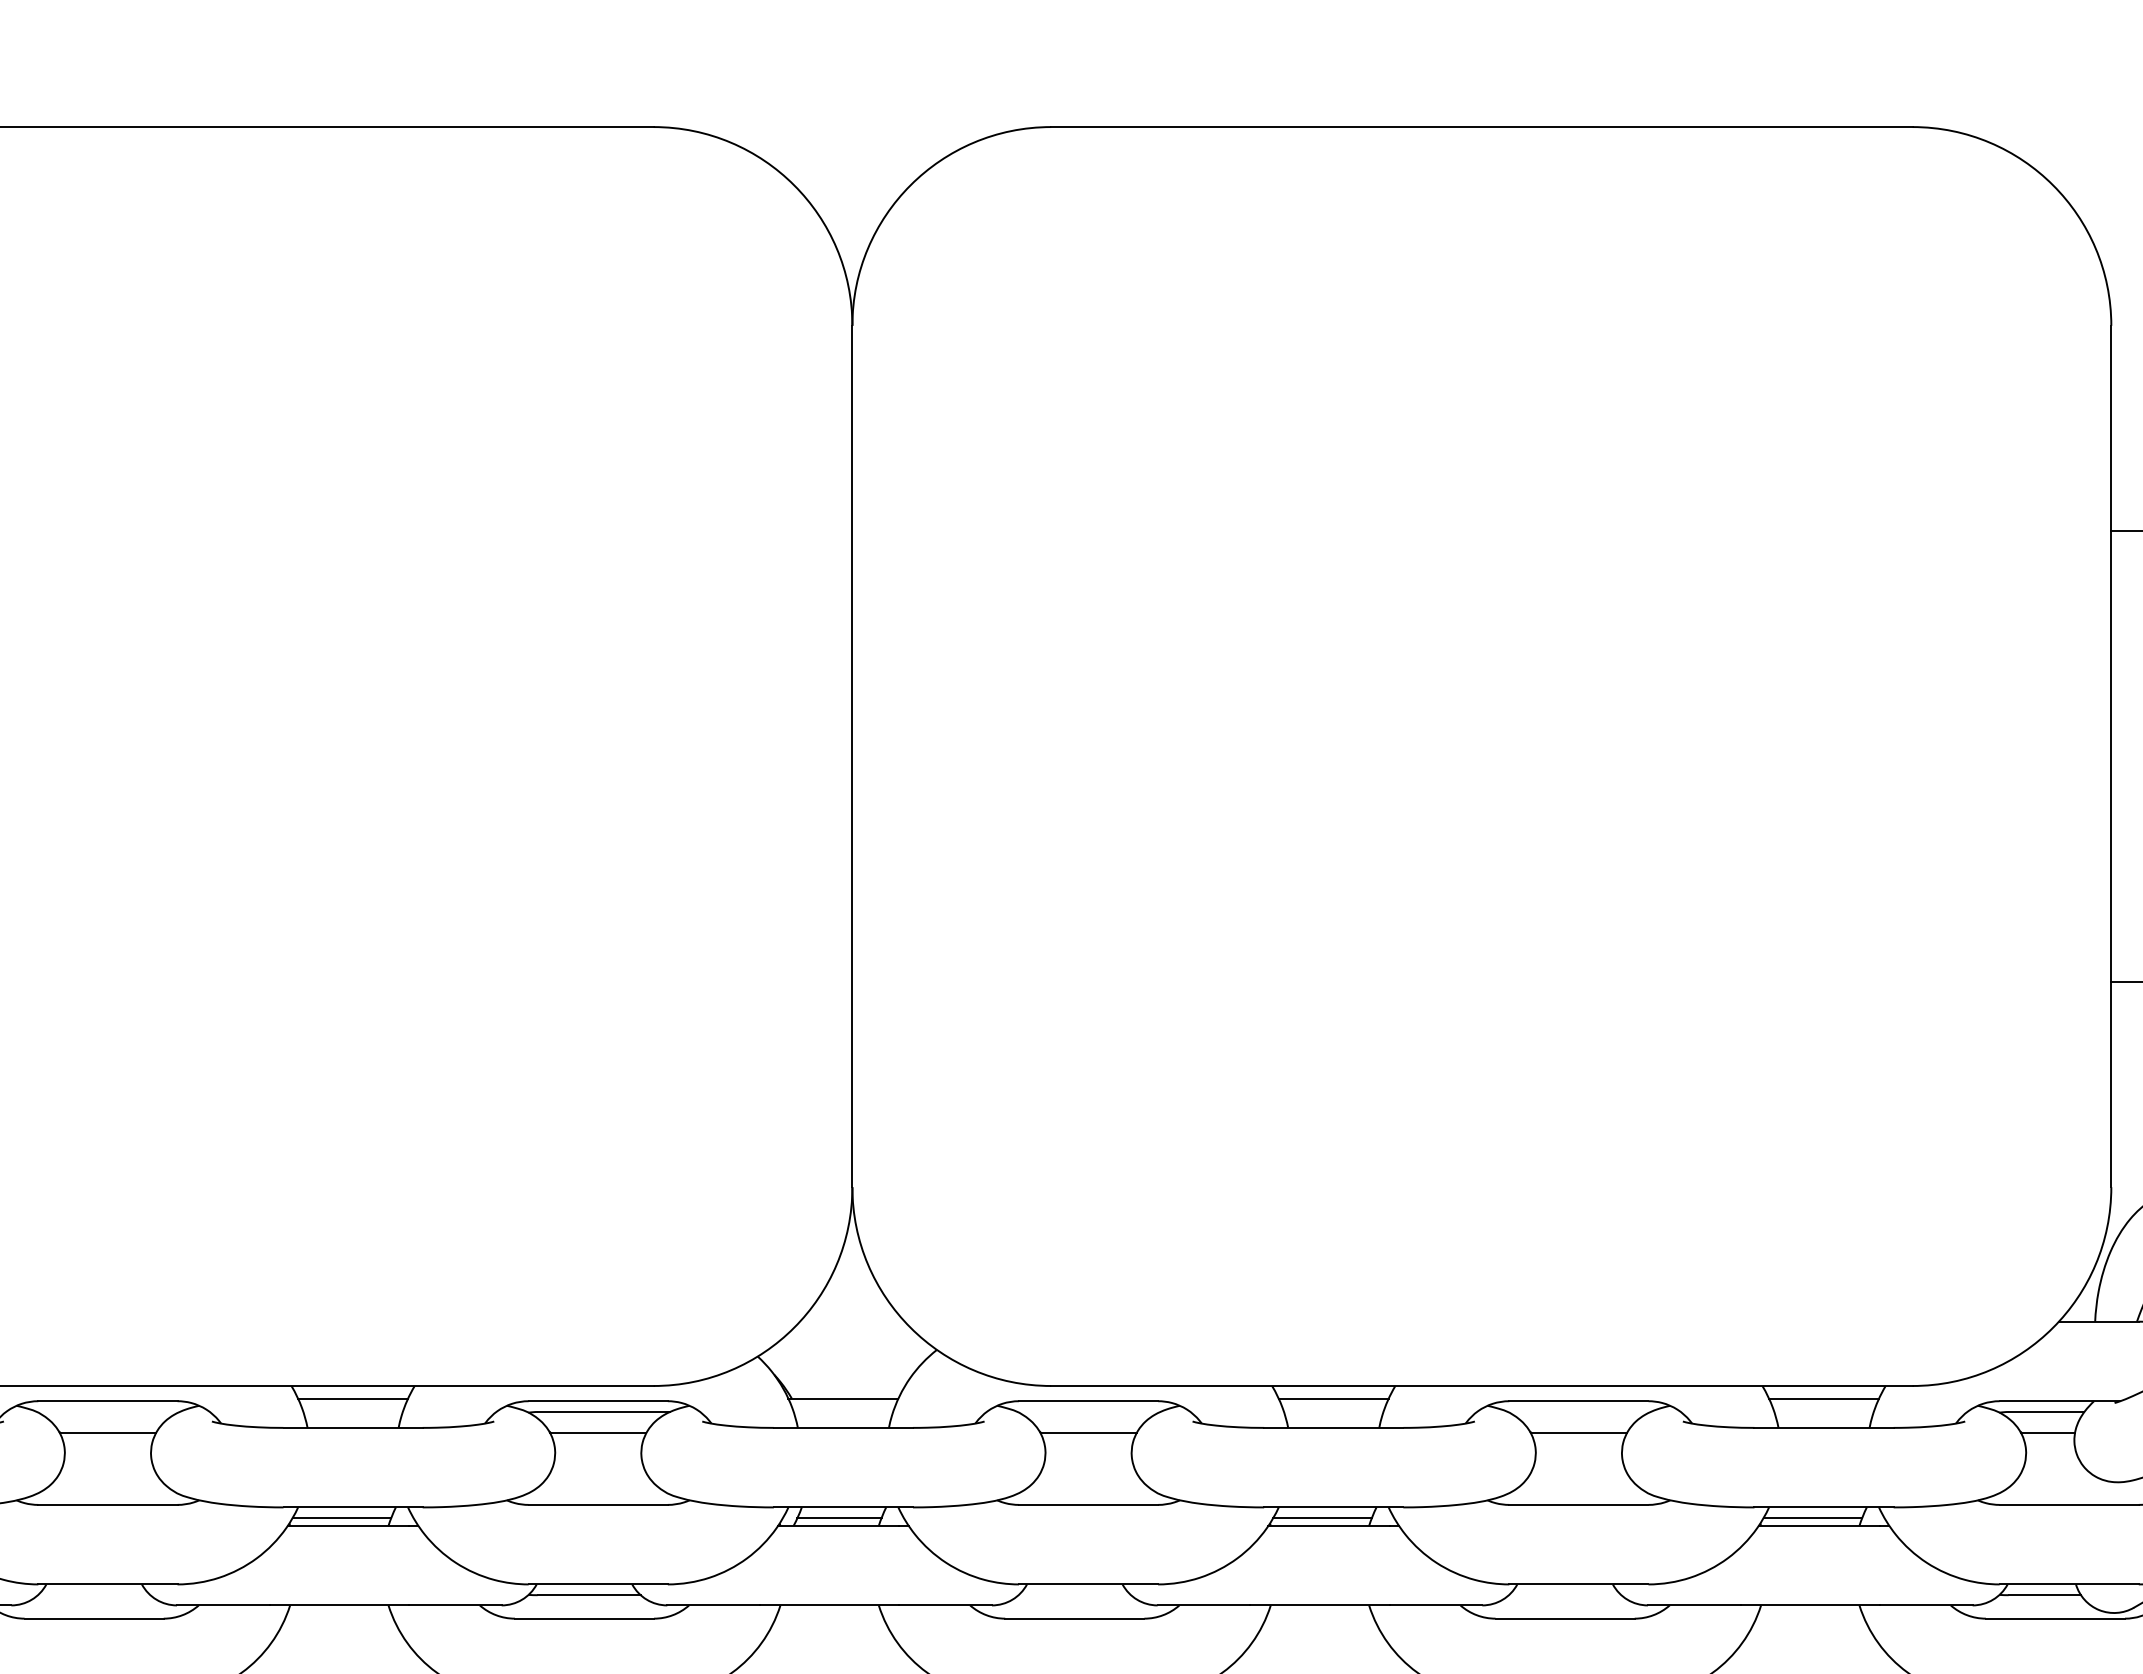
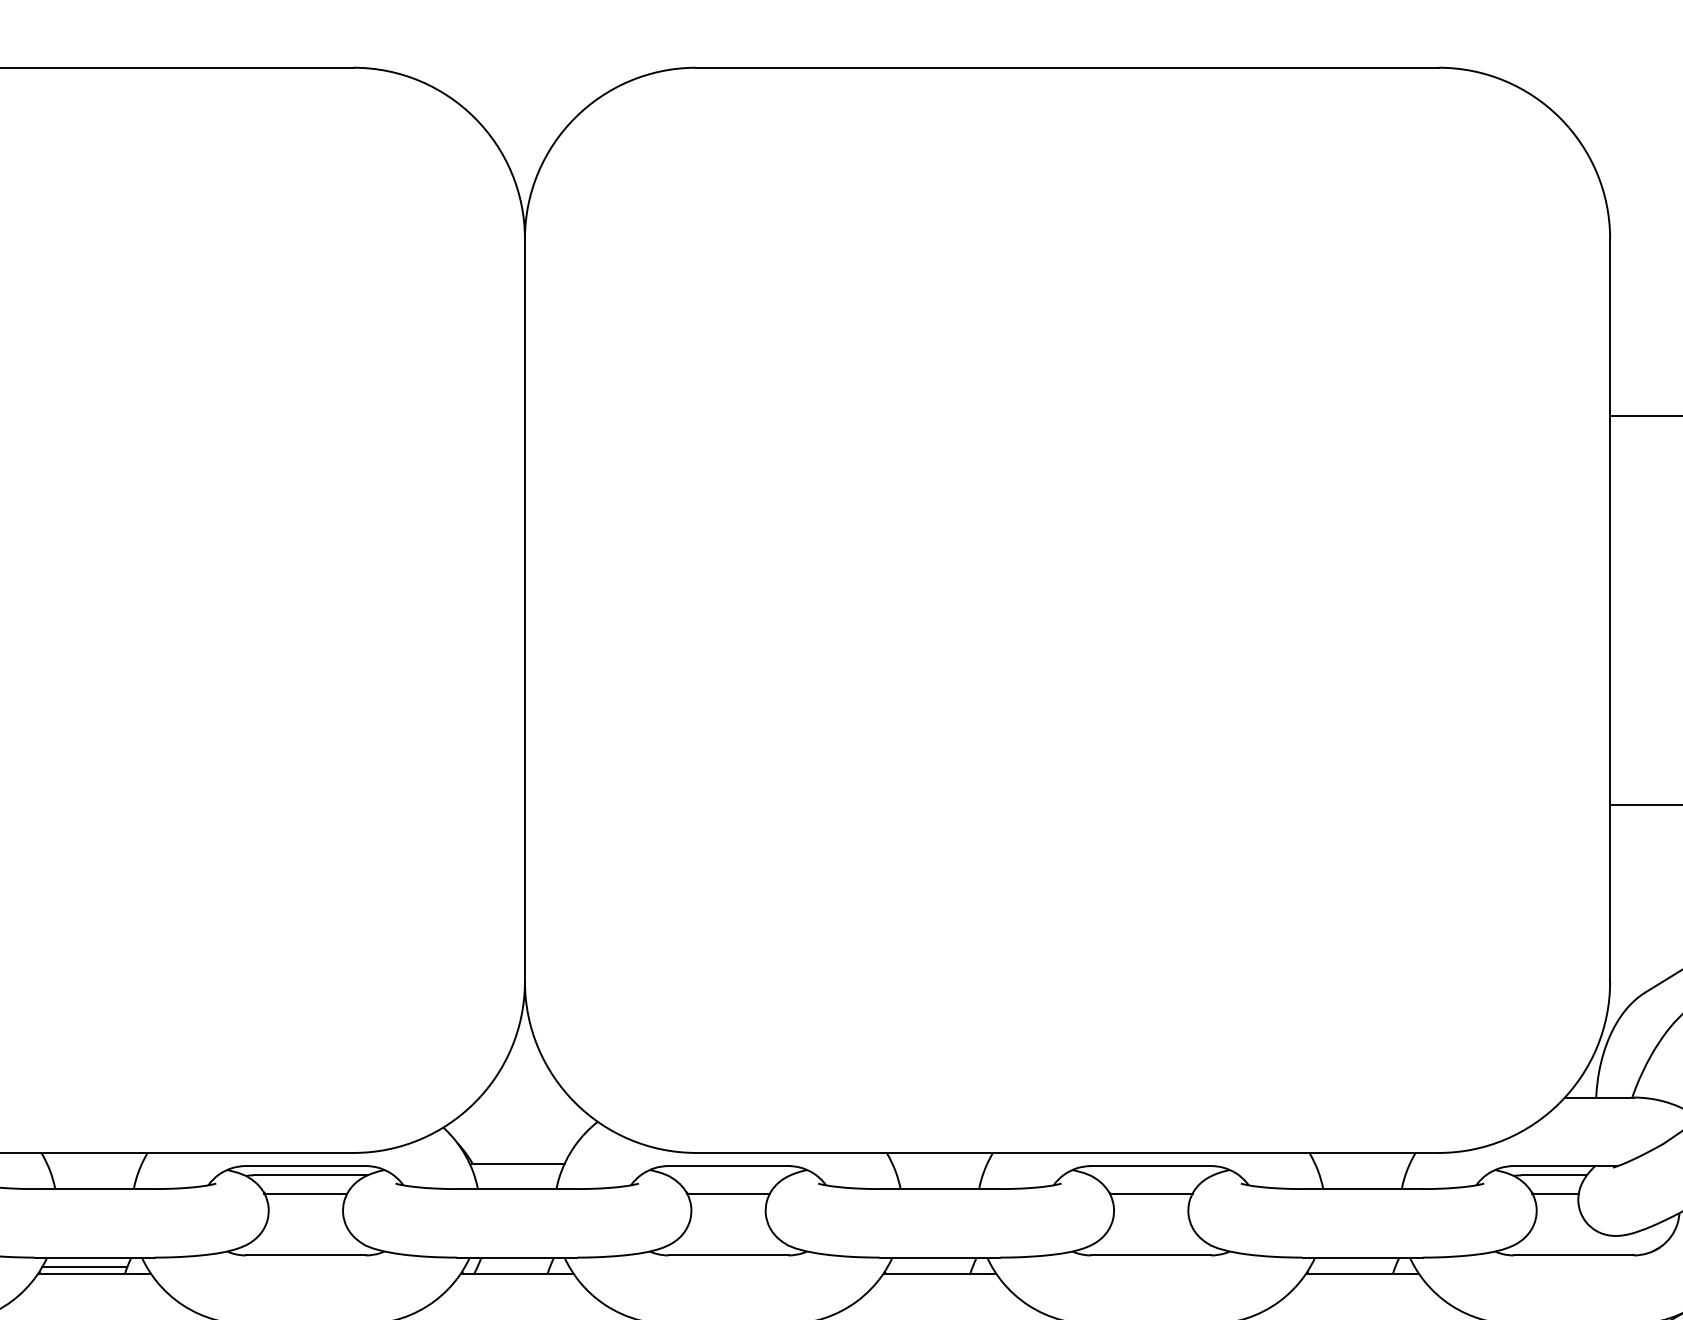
line: (353, 1398) -> (94, 1163), removed
line: (1333, 1398) -> (939, 1163), removed
line: (1823, 1398) -> (1362, 1163), removed
line: (839, 1518) -> (513, 1267), removed
line: (1322, 1518) -> (930, 1267), removed
line: (1812, 1518) -> (1352, 1267), removed

